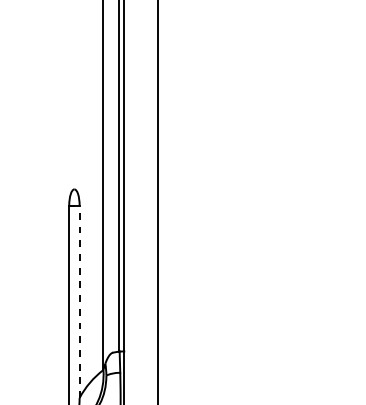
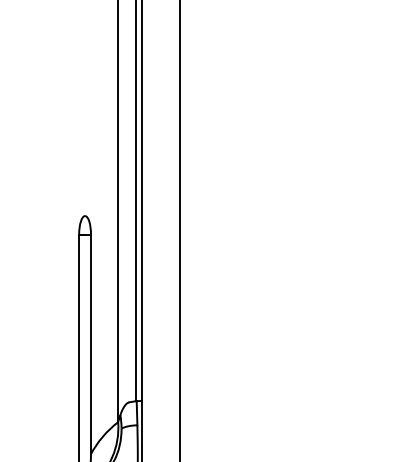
line: (80, 301) -> (91, 344), dashed -> solid

